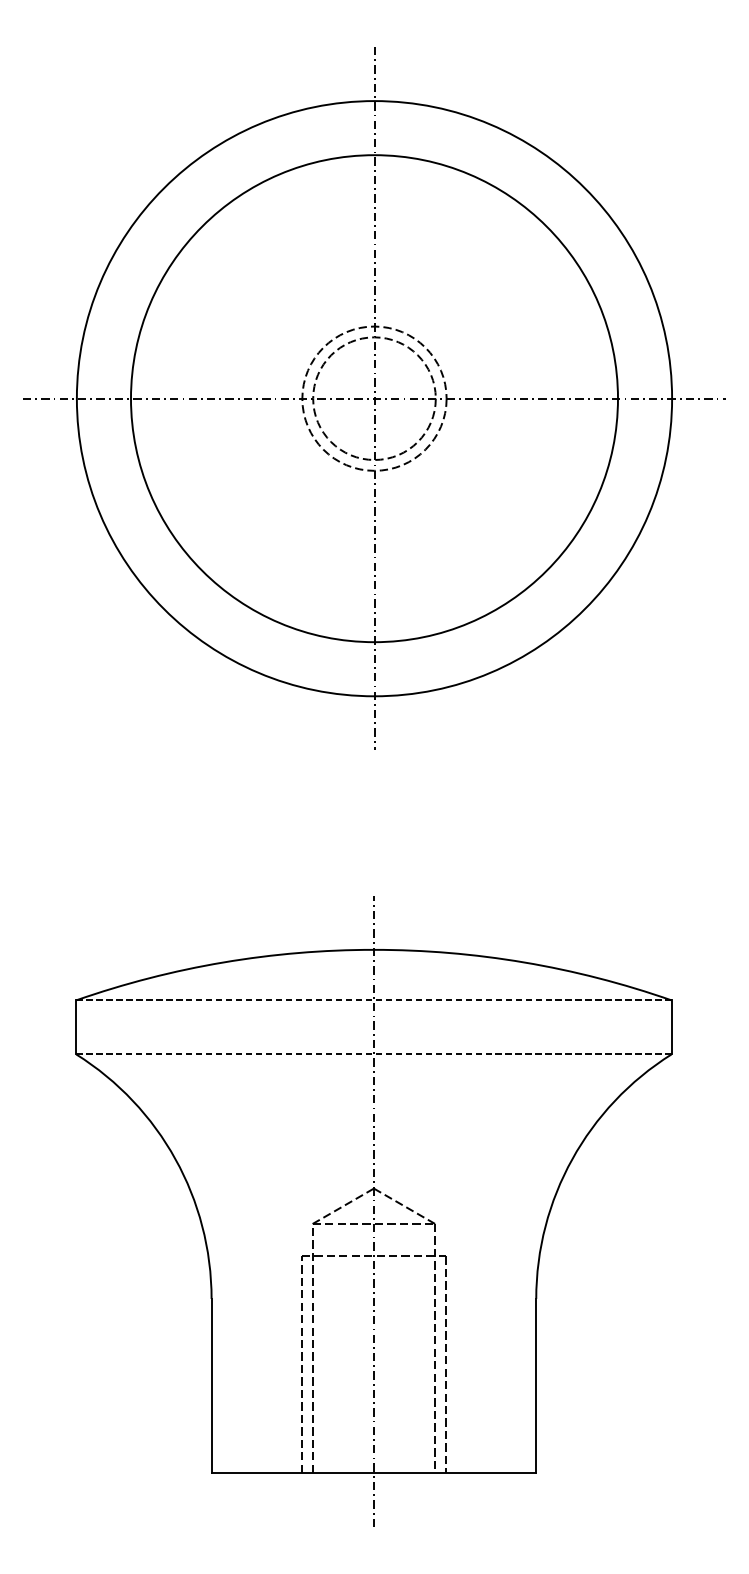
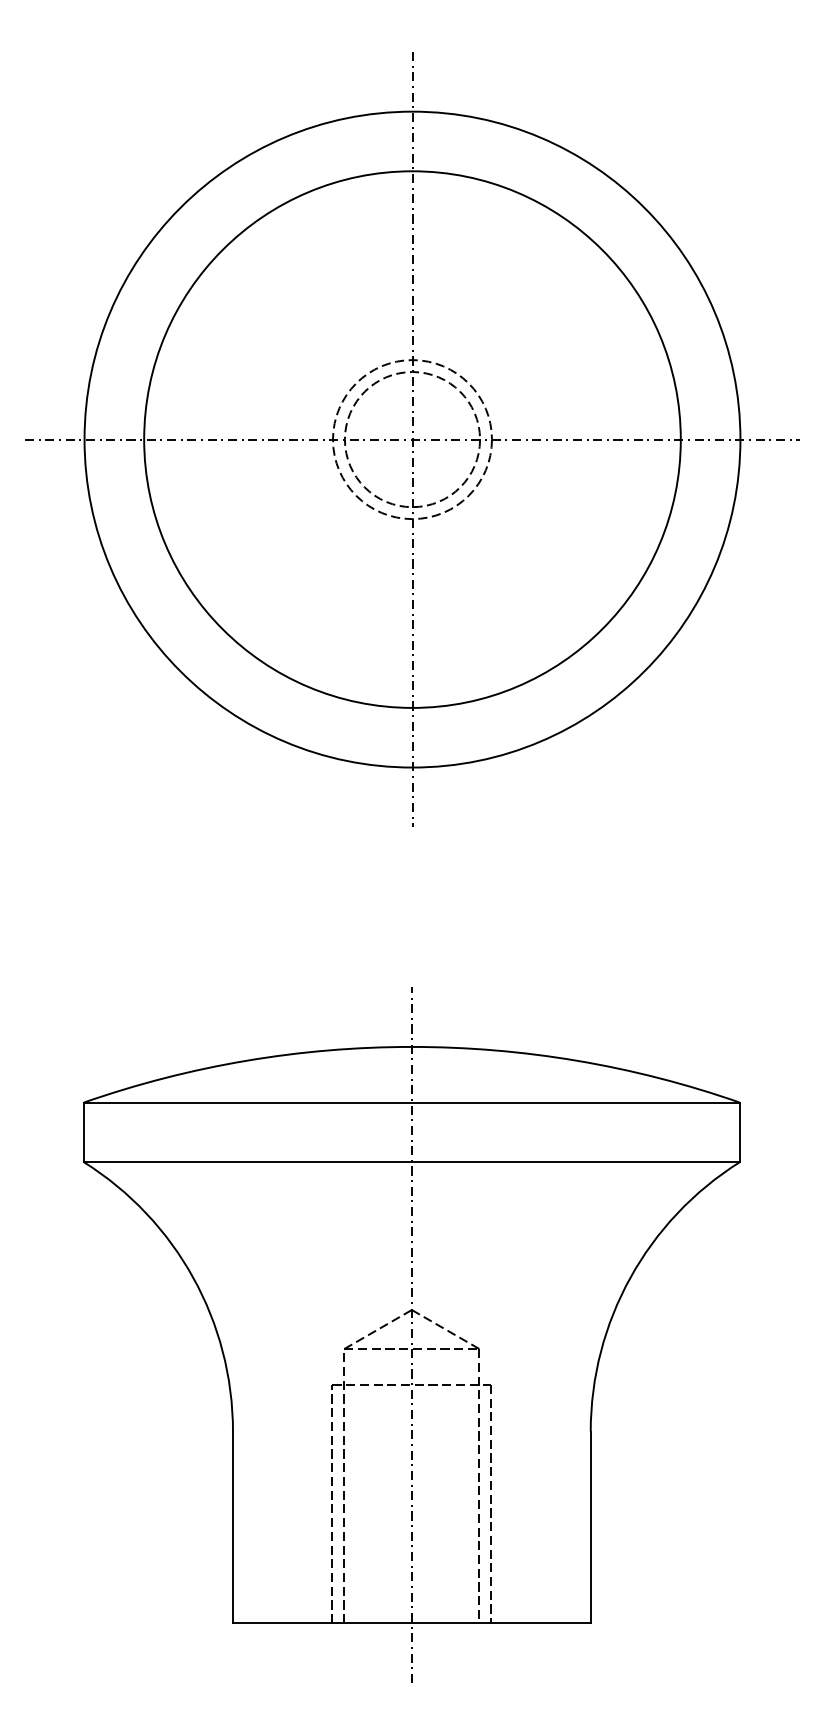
line: (373, 1000) -> (411, 1102), dashed -> solid
line: (373, 1054) -> (411, 1162), dashed -> solid

